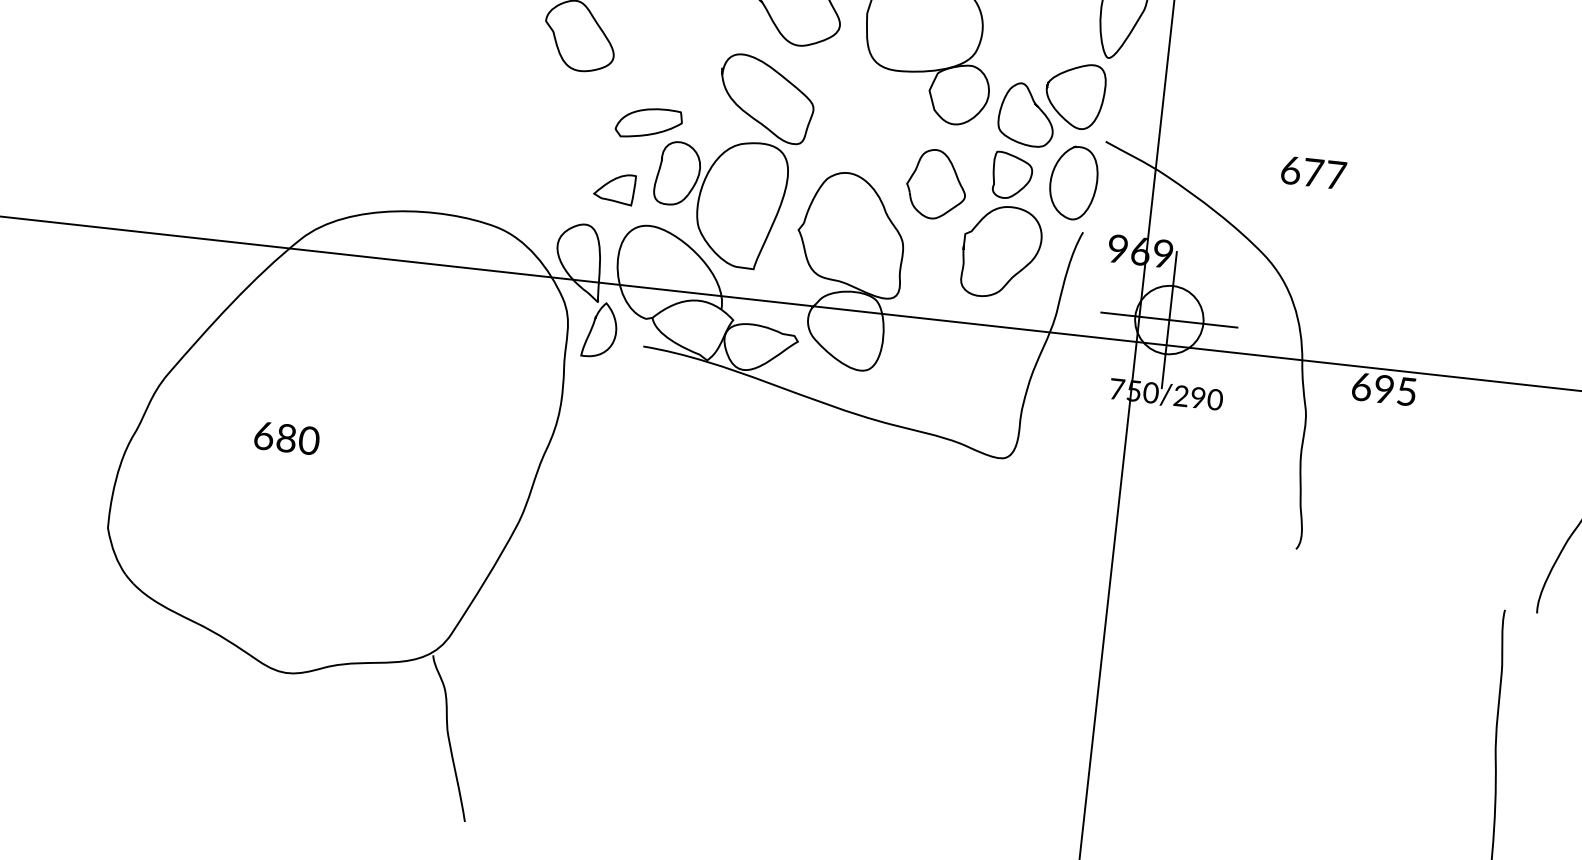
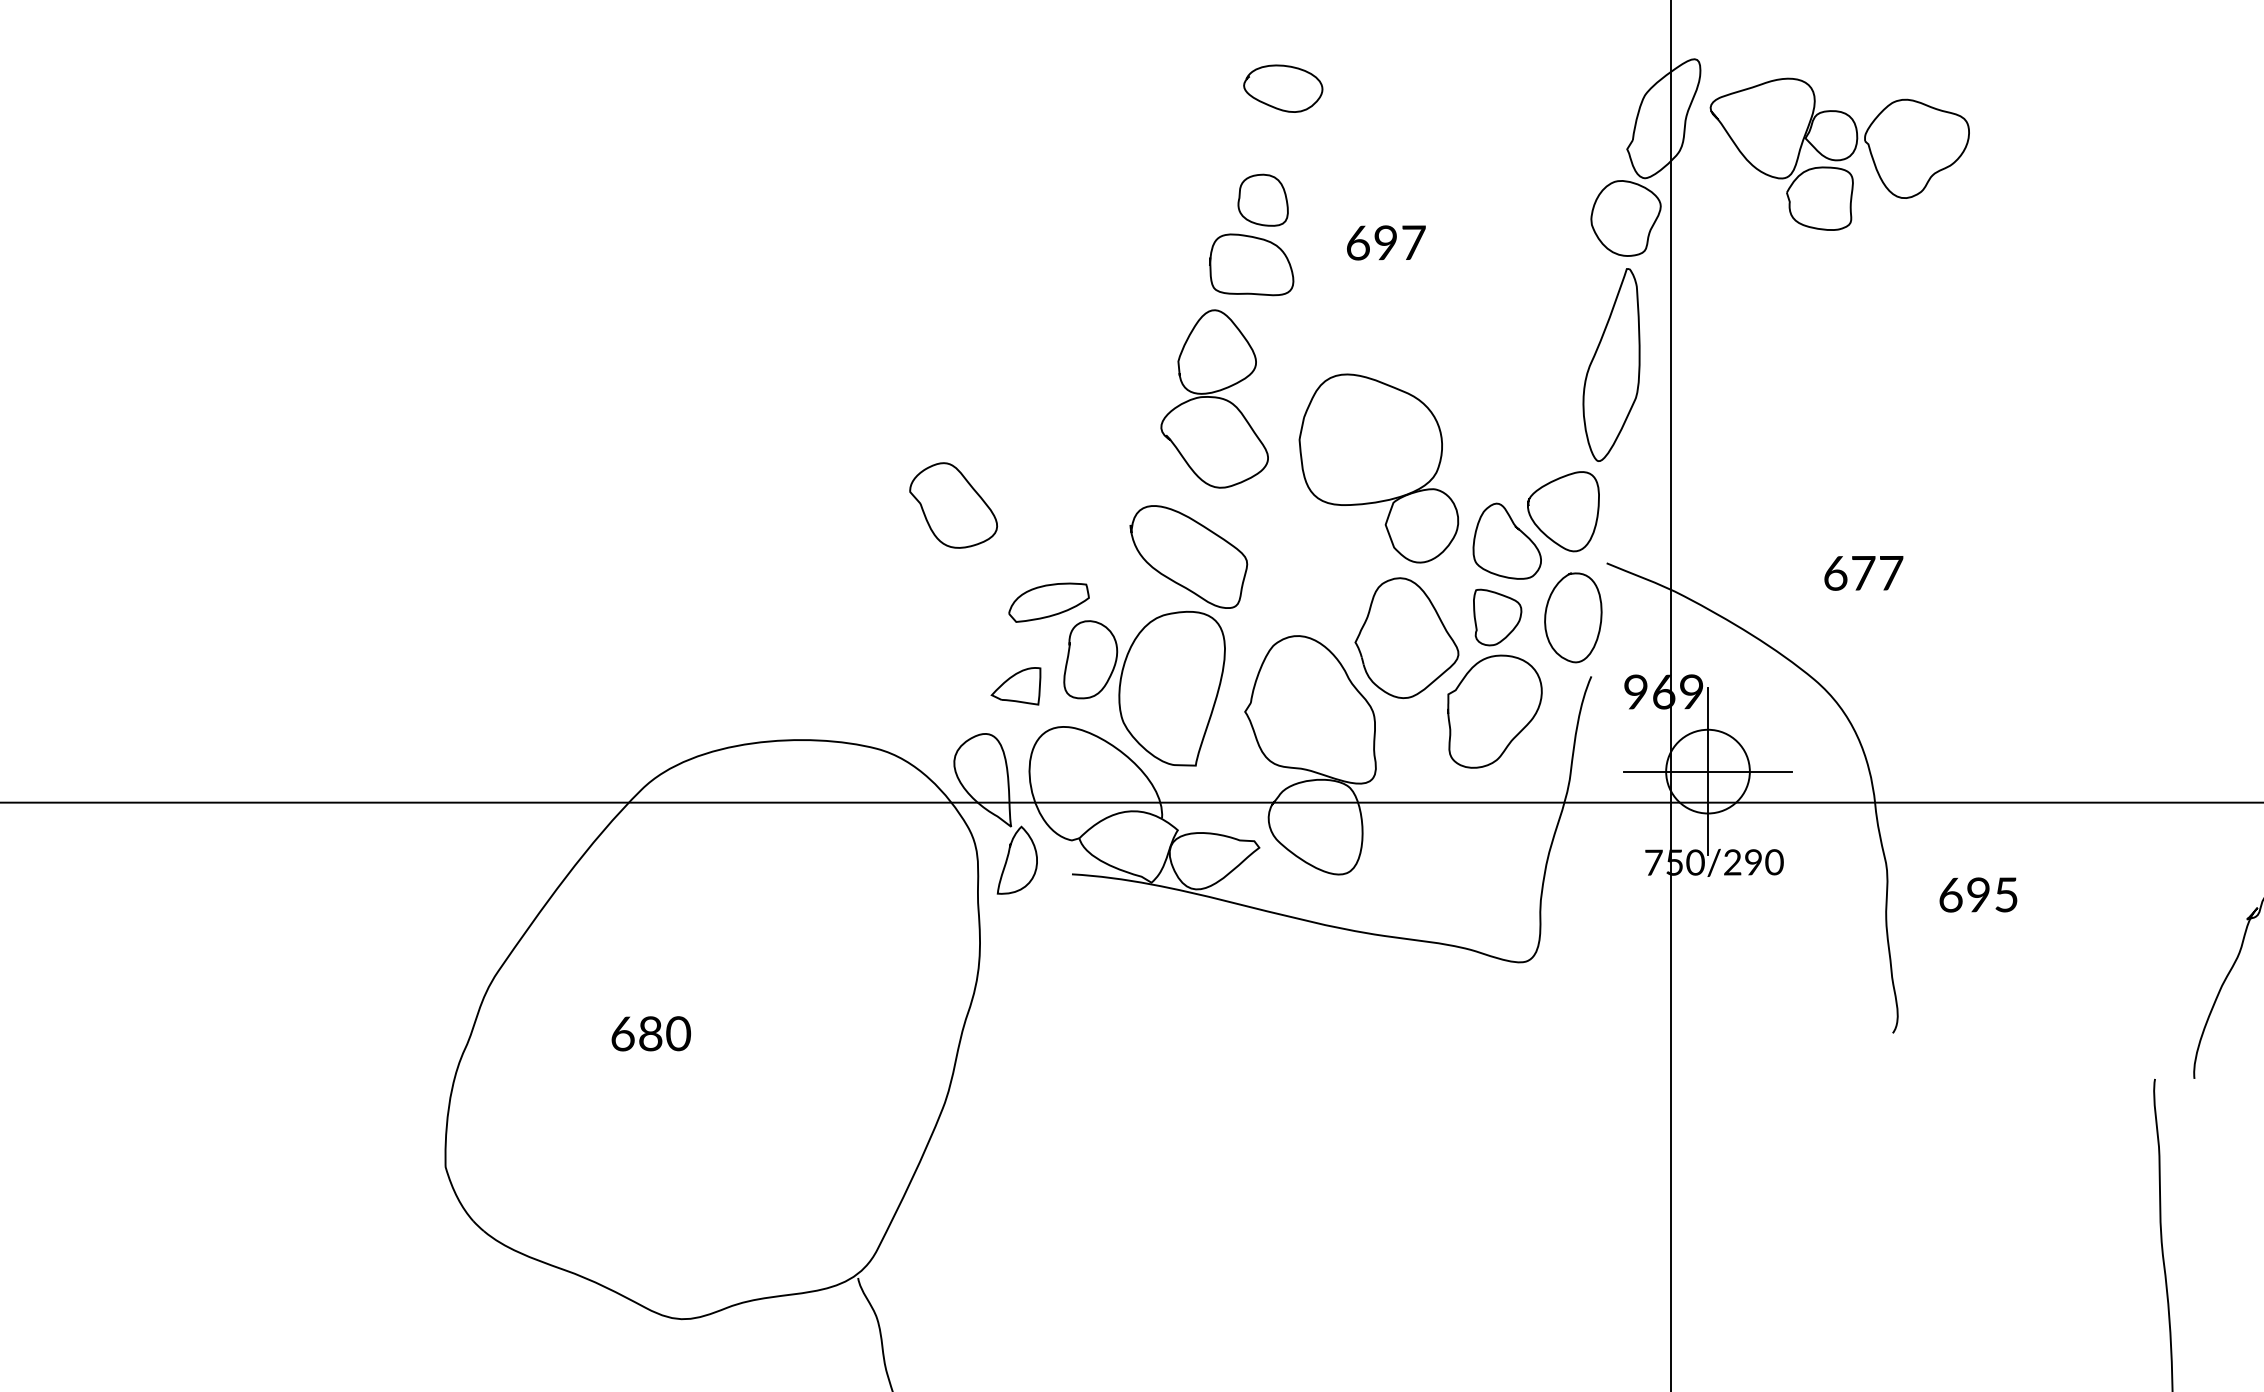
part: (936, 184) -> (1406, 637), size x1.43
text: (1384, 388) -> (1978, 894), moved

